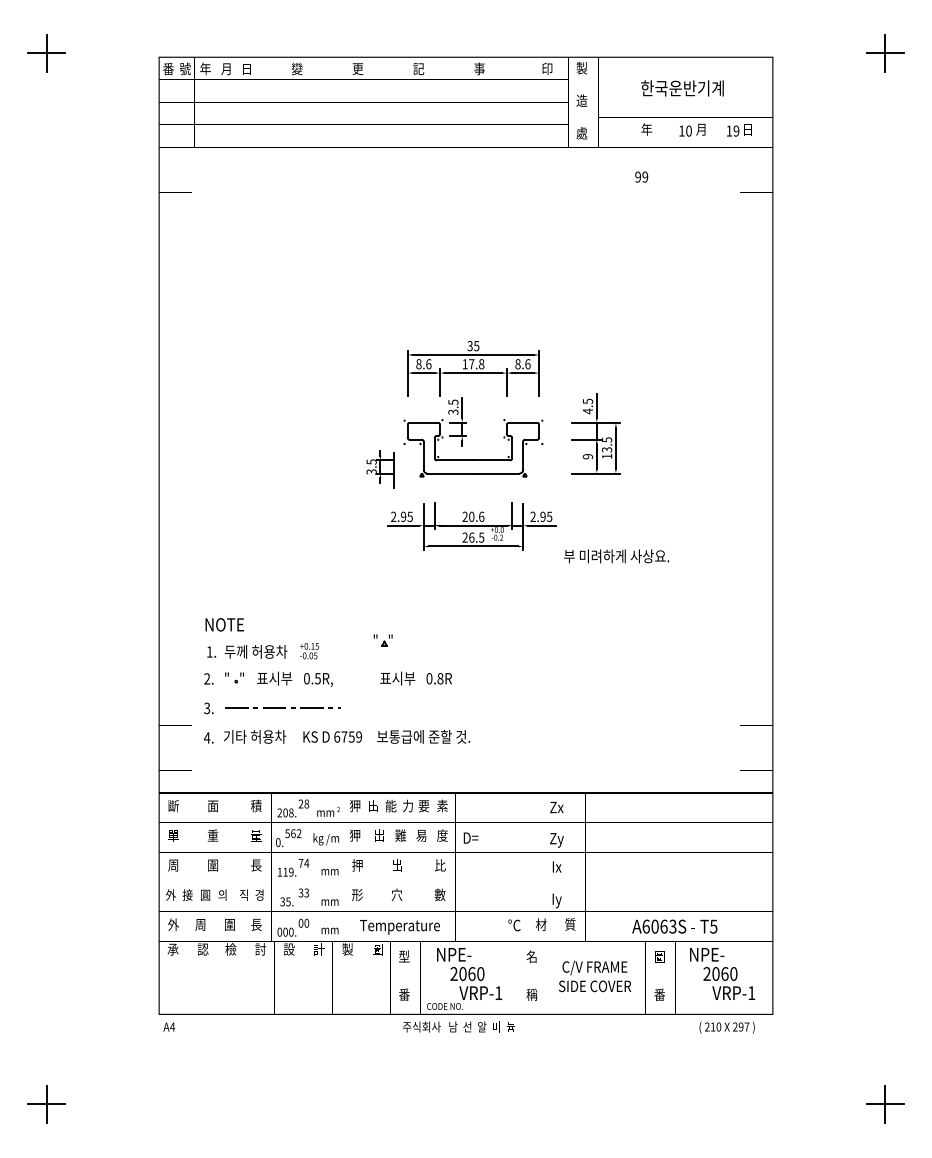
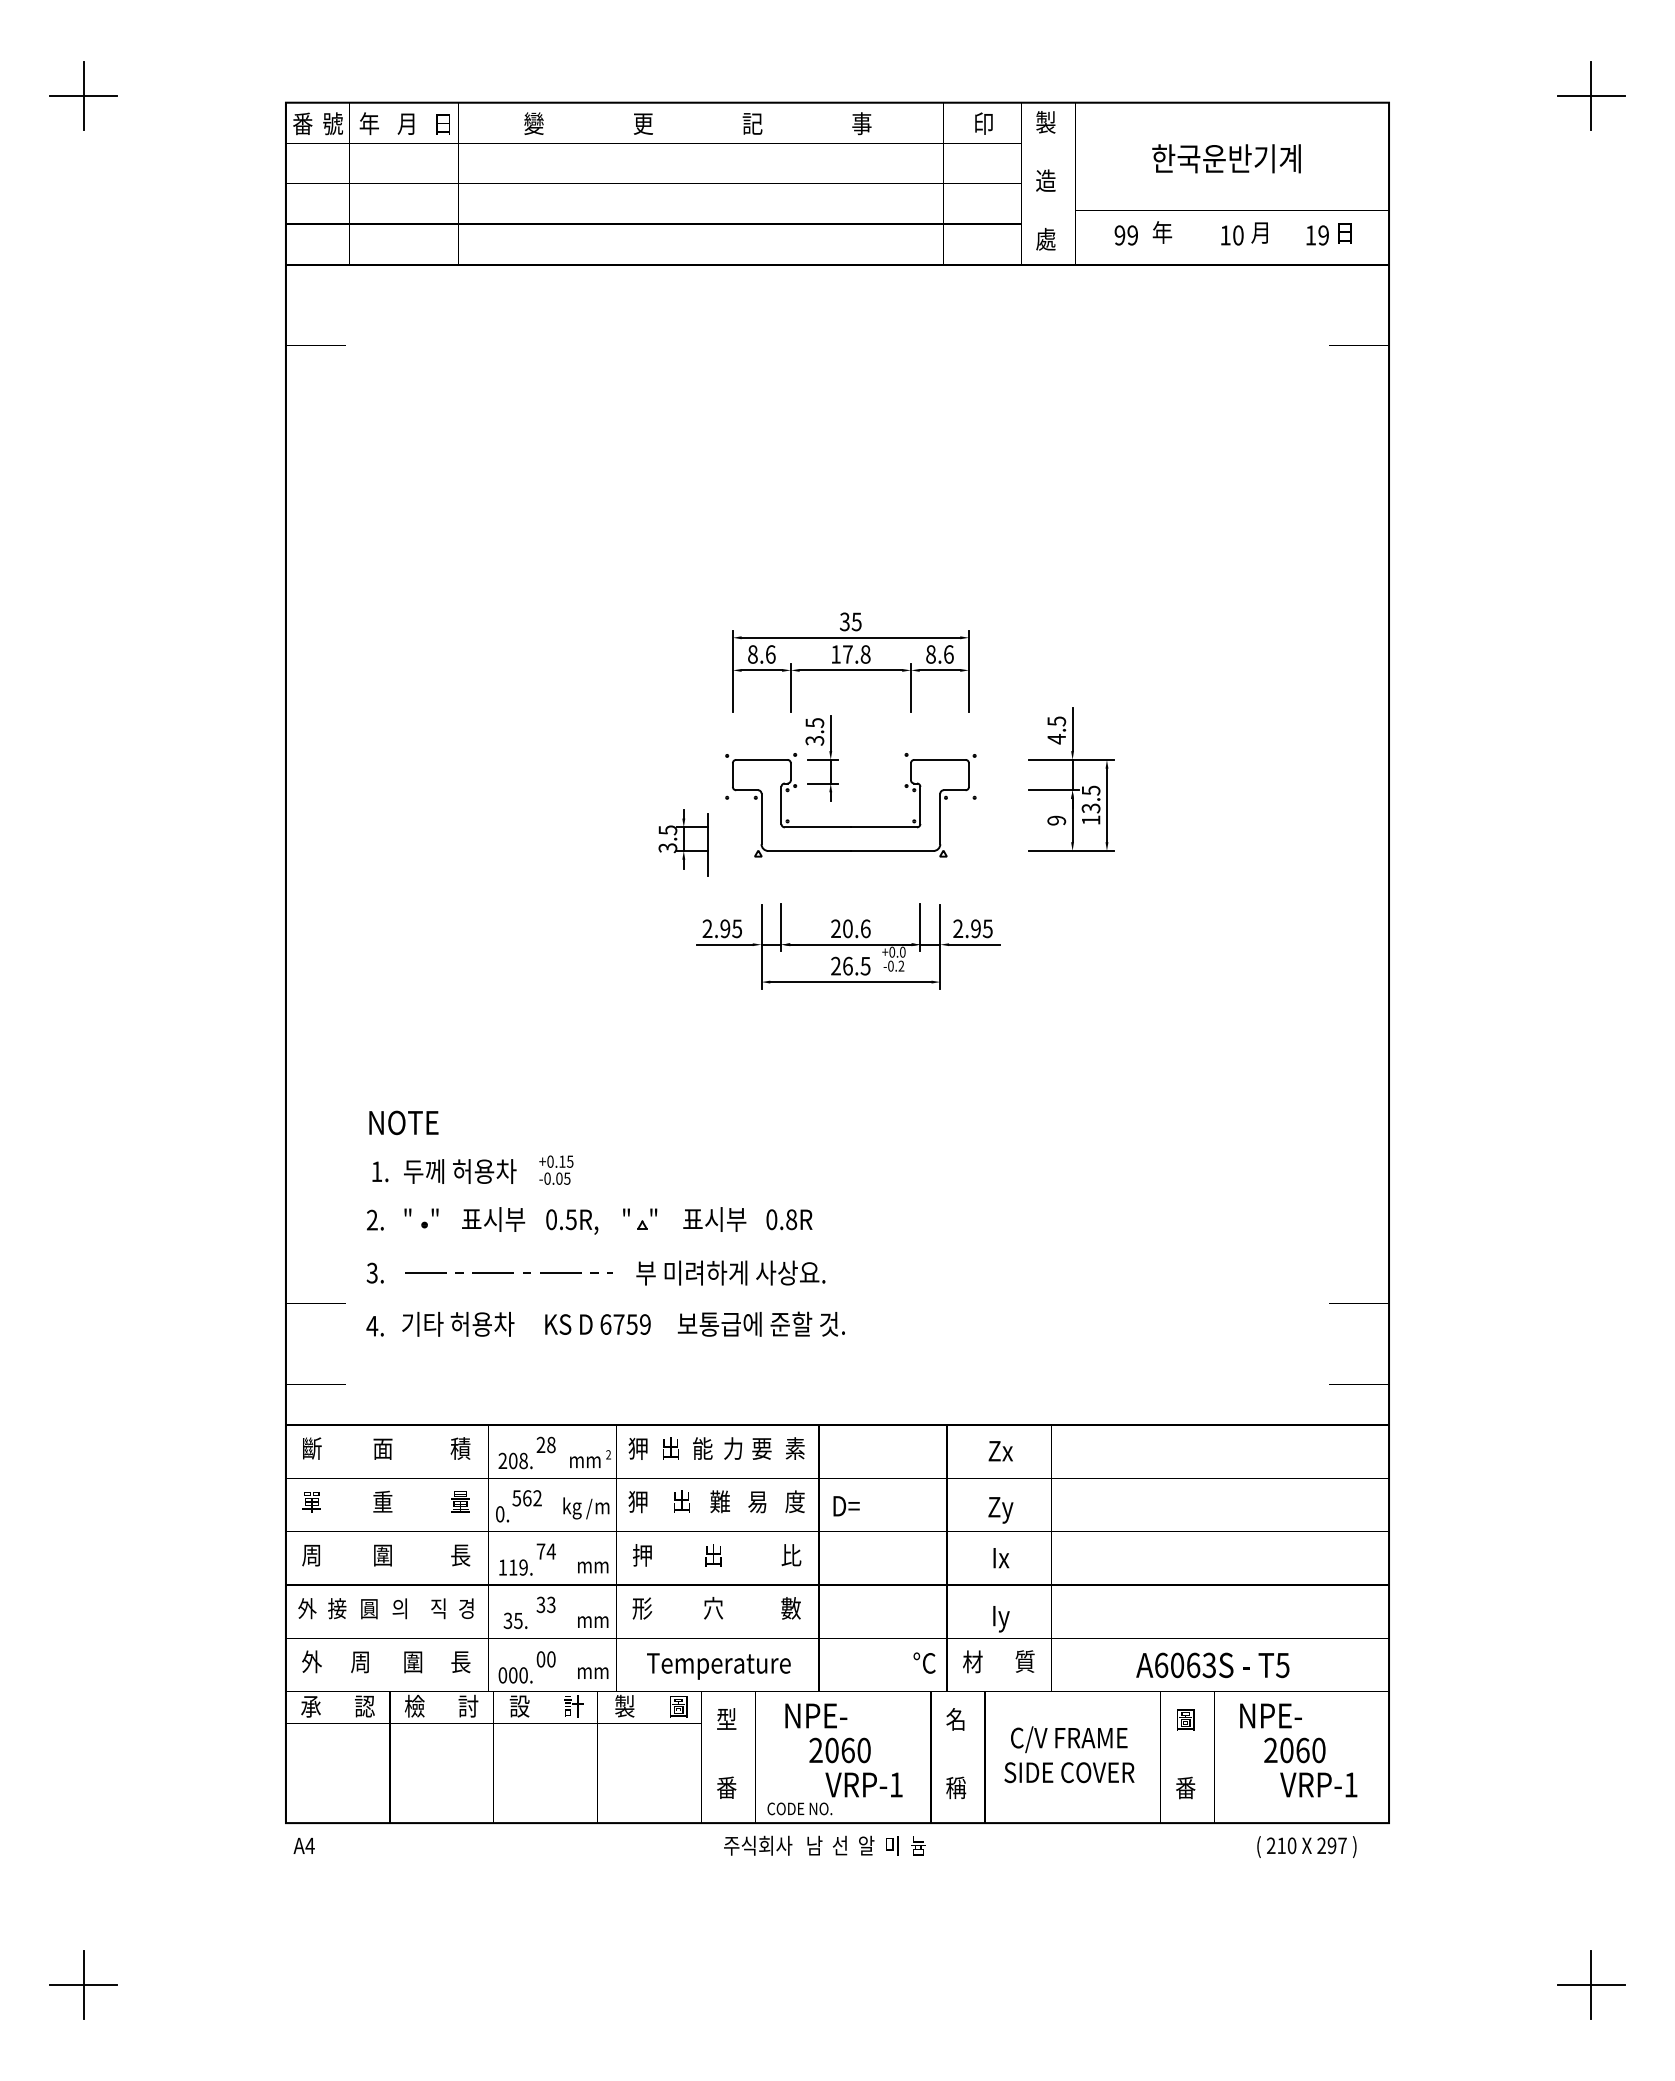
text: (641, 176) -> (1125, 234), moved
text: (616, 556) -> (730, 1273), moved
part: (382, 640) -> (638, 1219), moved

